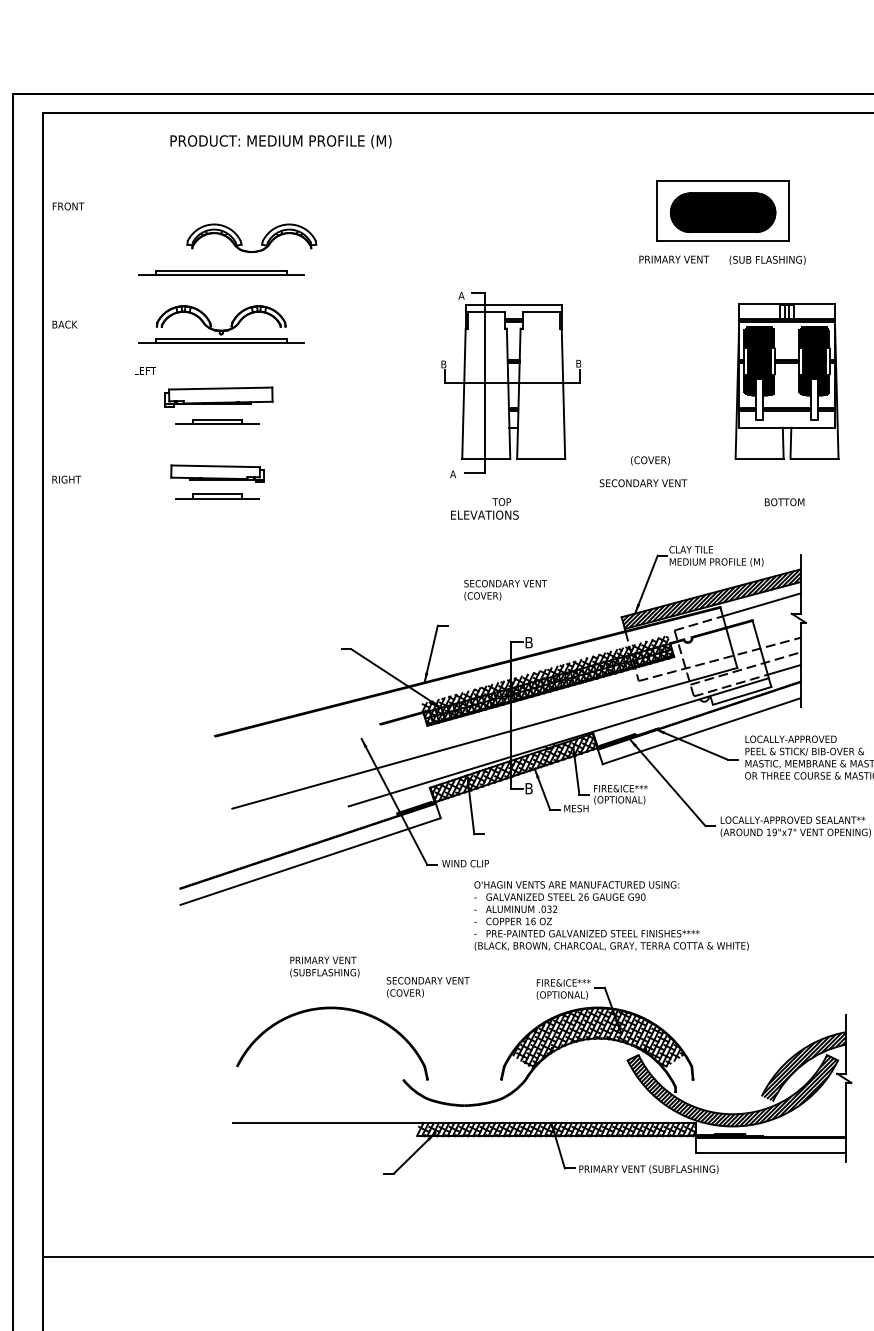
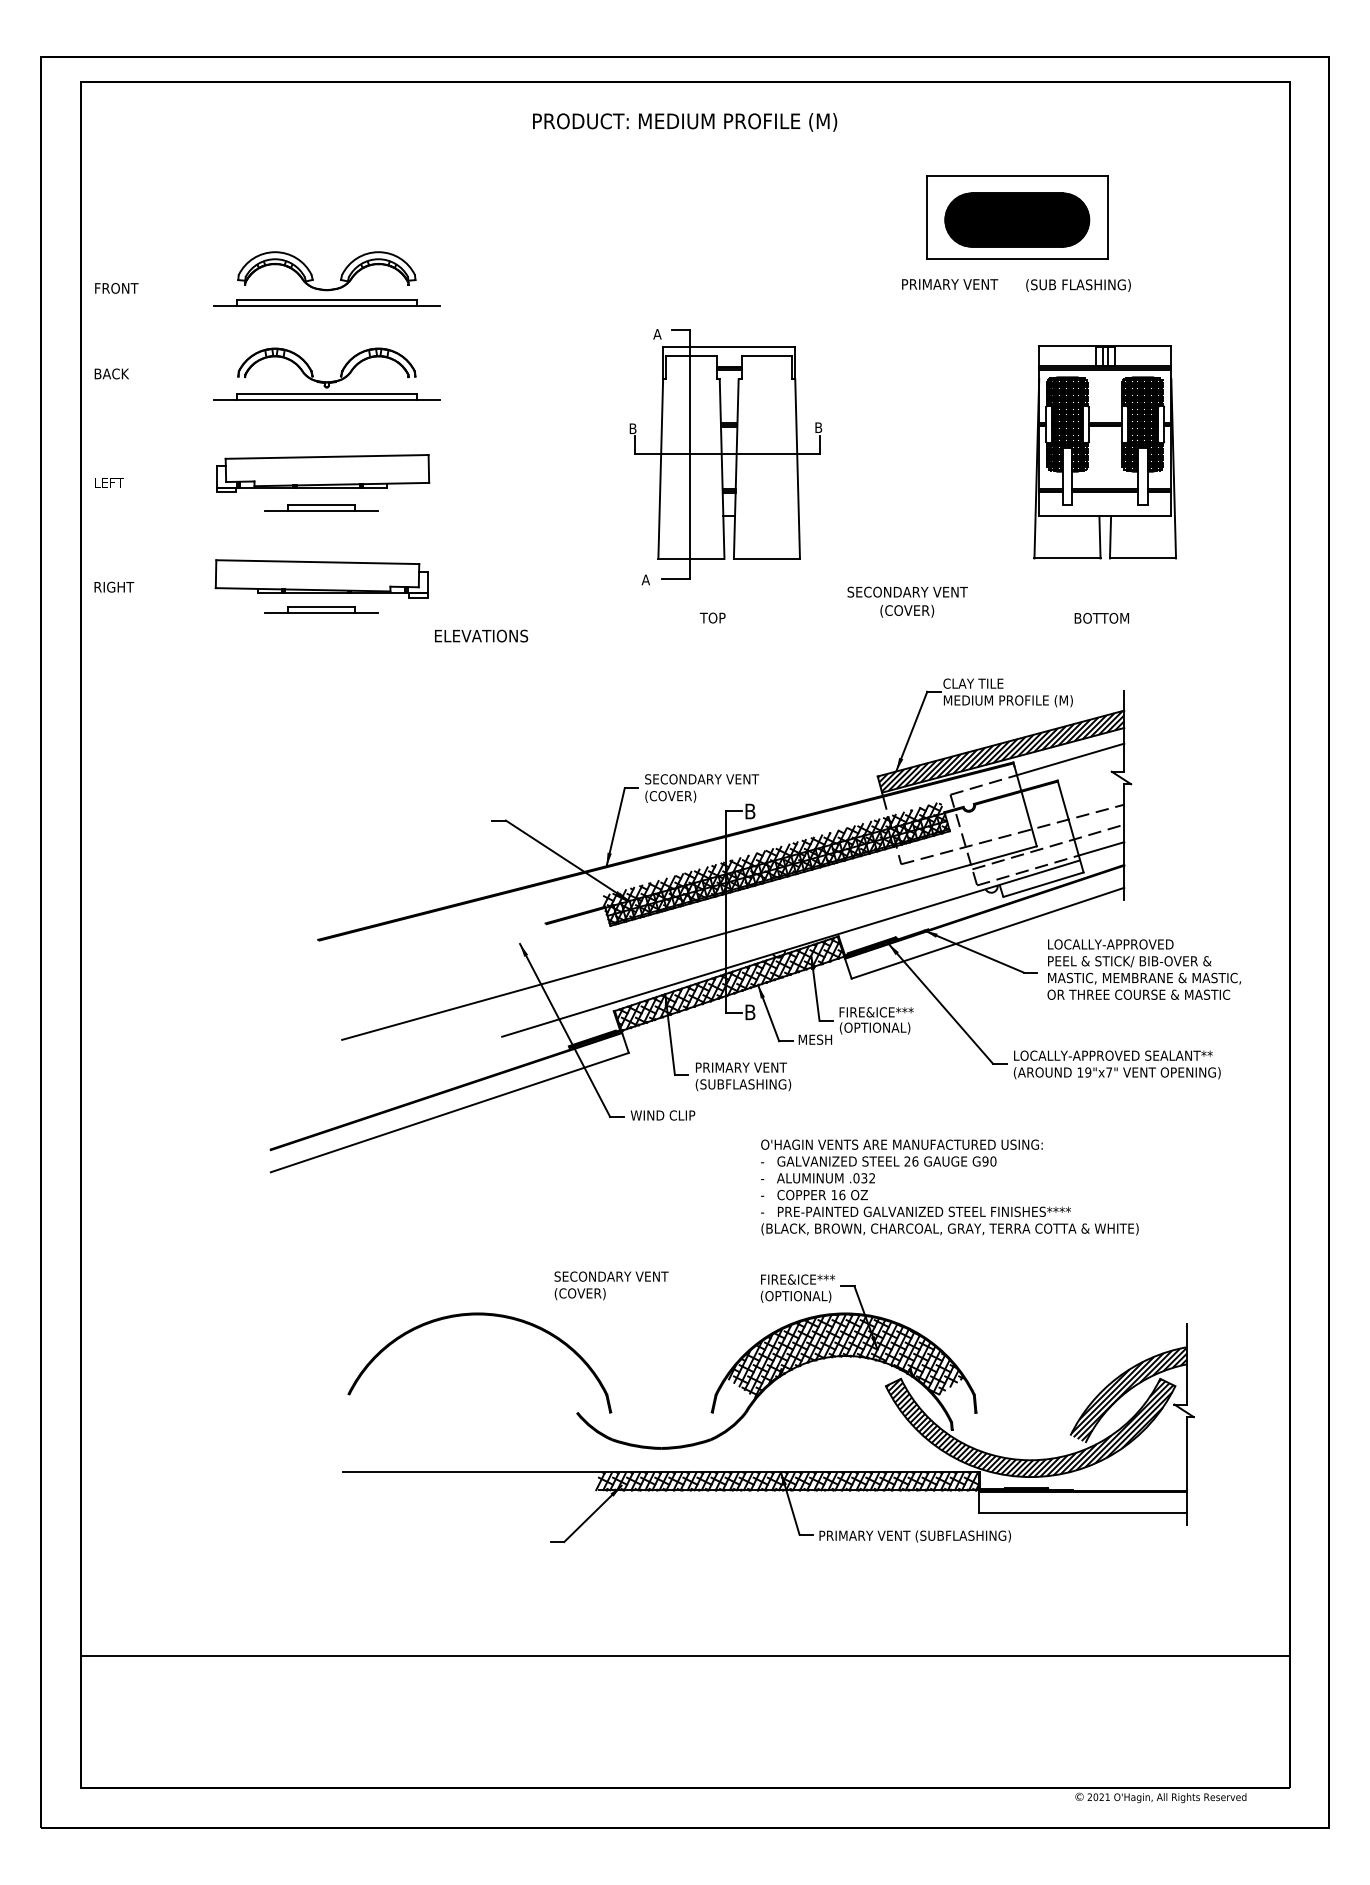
text: (281, 141) -> (685, 122), moved
text: (68, 206) -> (116, 288), moved
part: (241, 240) -> (312, 274), moved
text: (145, 370) -> (109, 482), moved
part: (218, 396) -> (323, 473), size x1.43
text: (650, 460) -> (907, 611), moved
part: (217, 473) -> (321, 578), size x1.67
text: (484, 514) -> (481, 635), moved
text: (505, 590) -> (702, 788), moved
text: (611, 915) -> (949, 1187), moved
text: (324, 966) -> (743, 1076), moved

